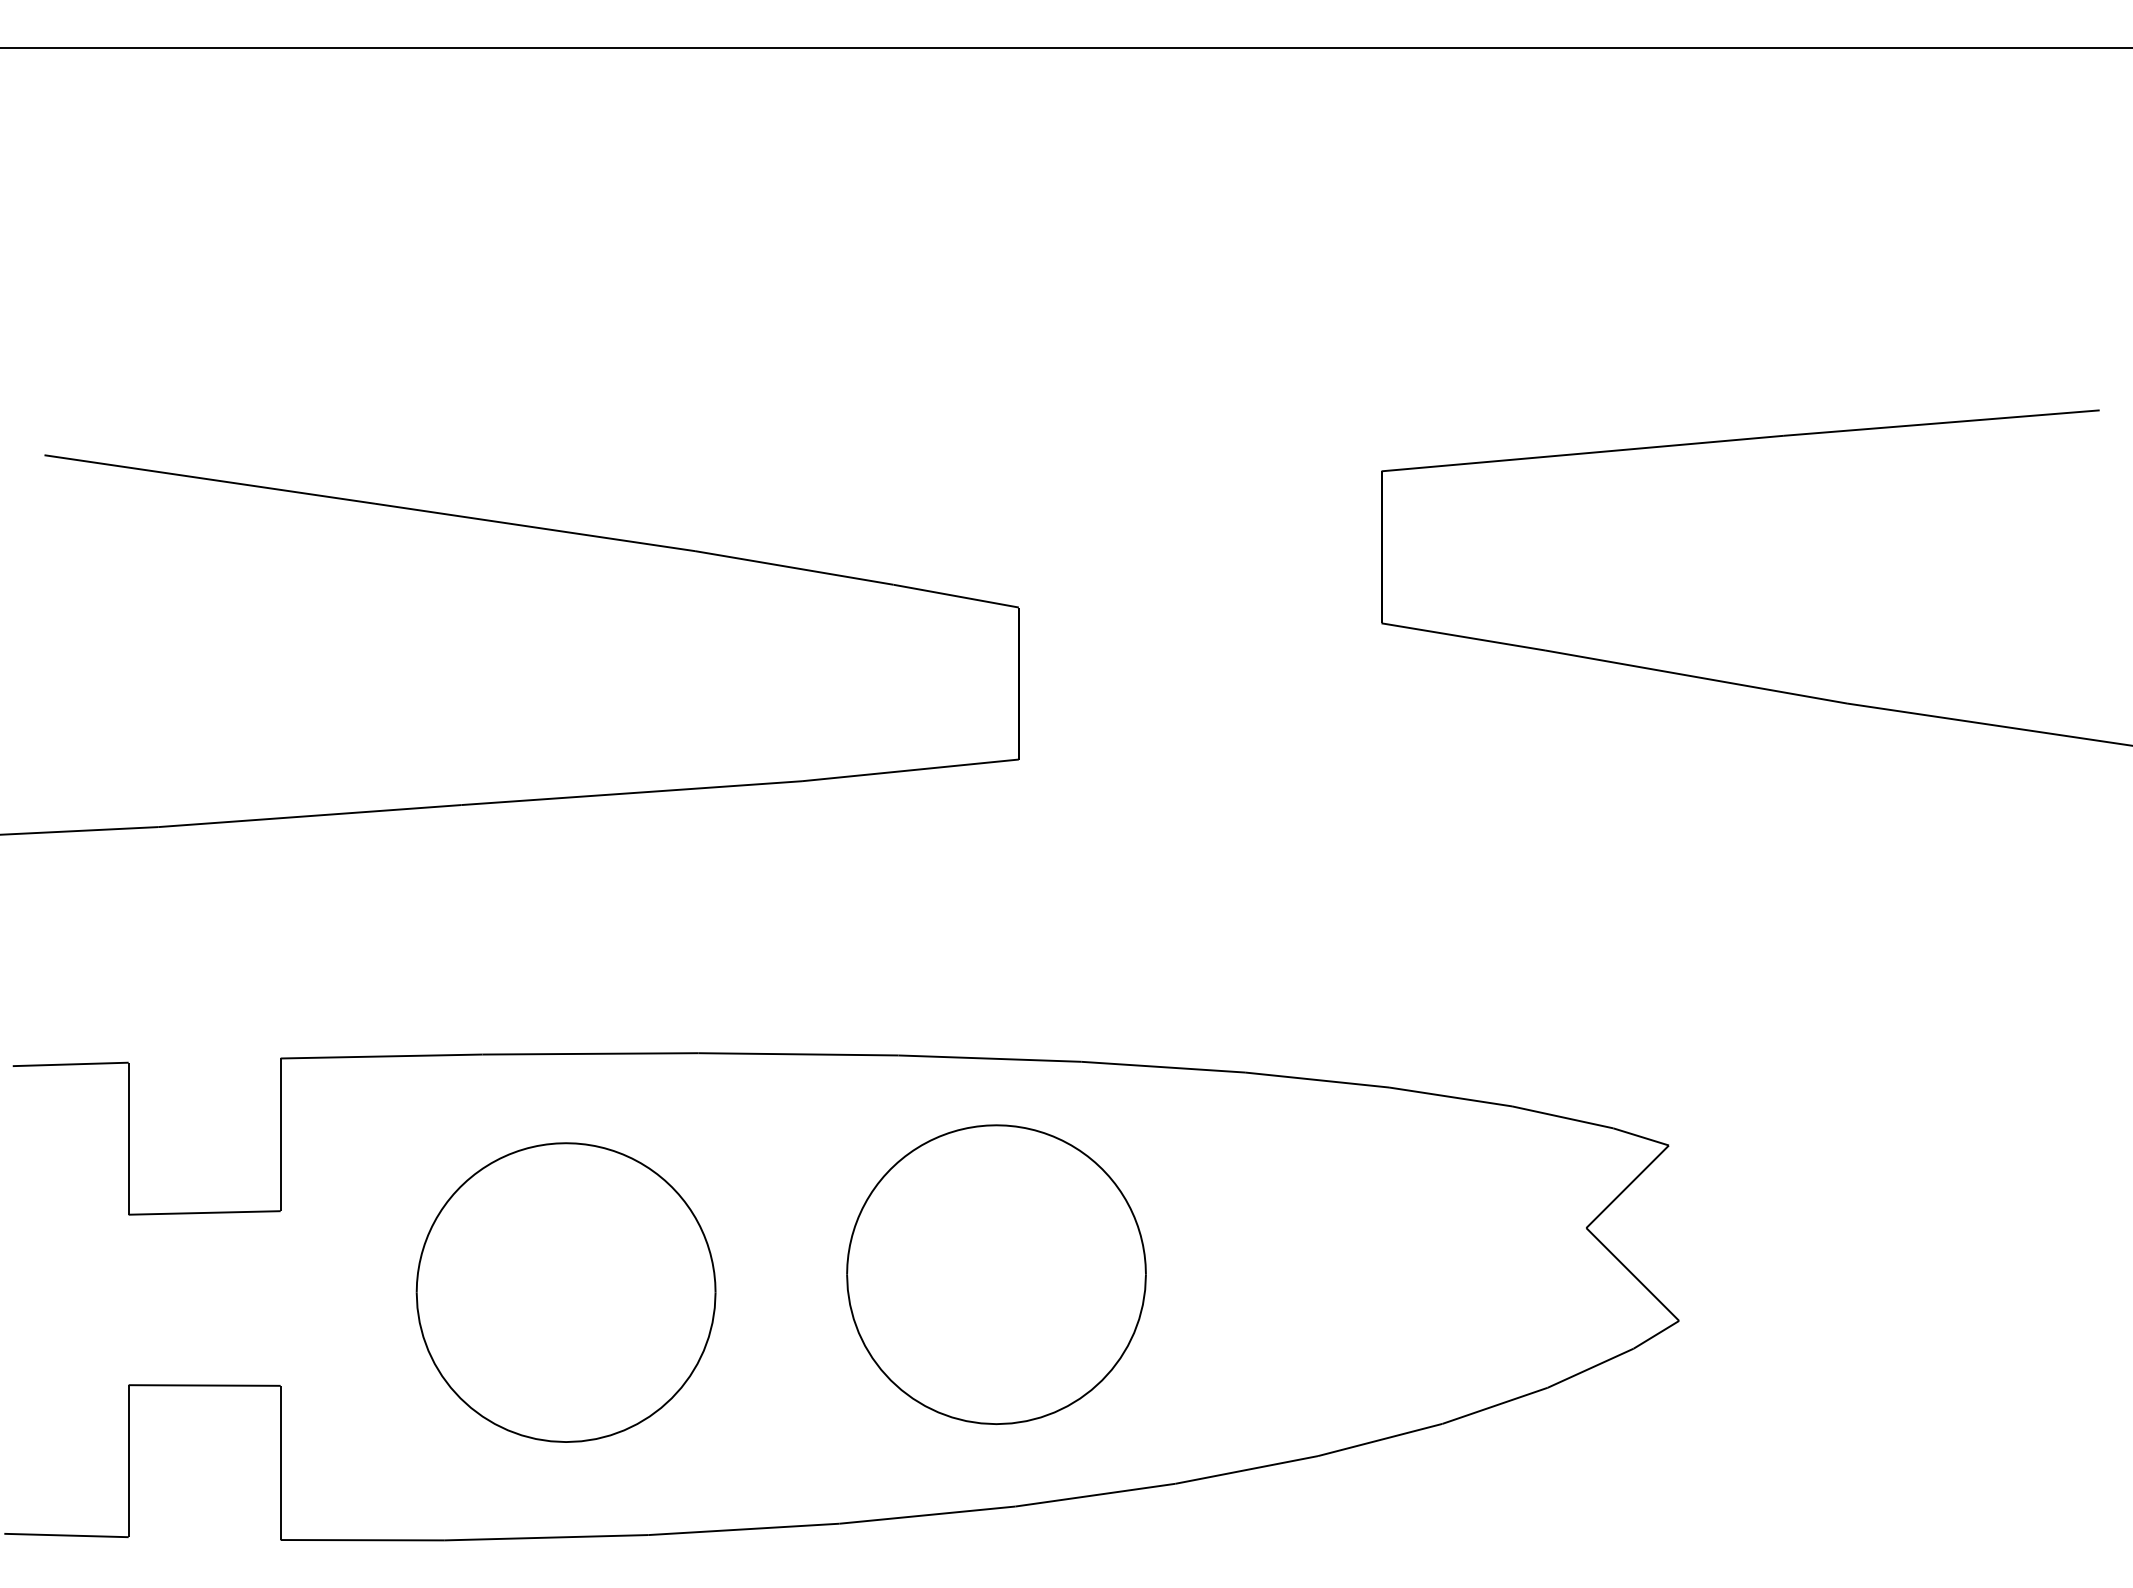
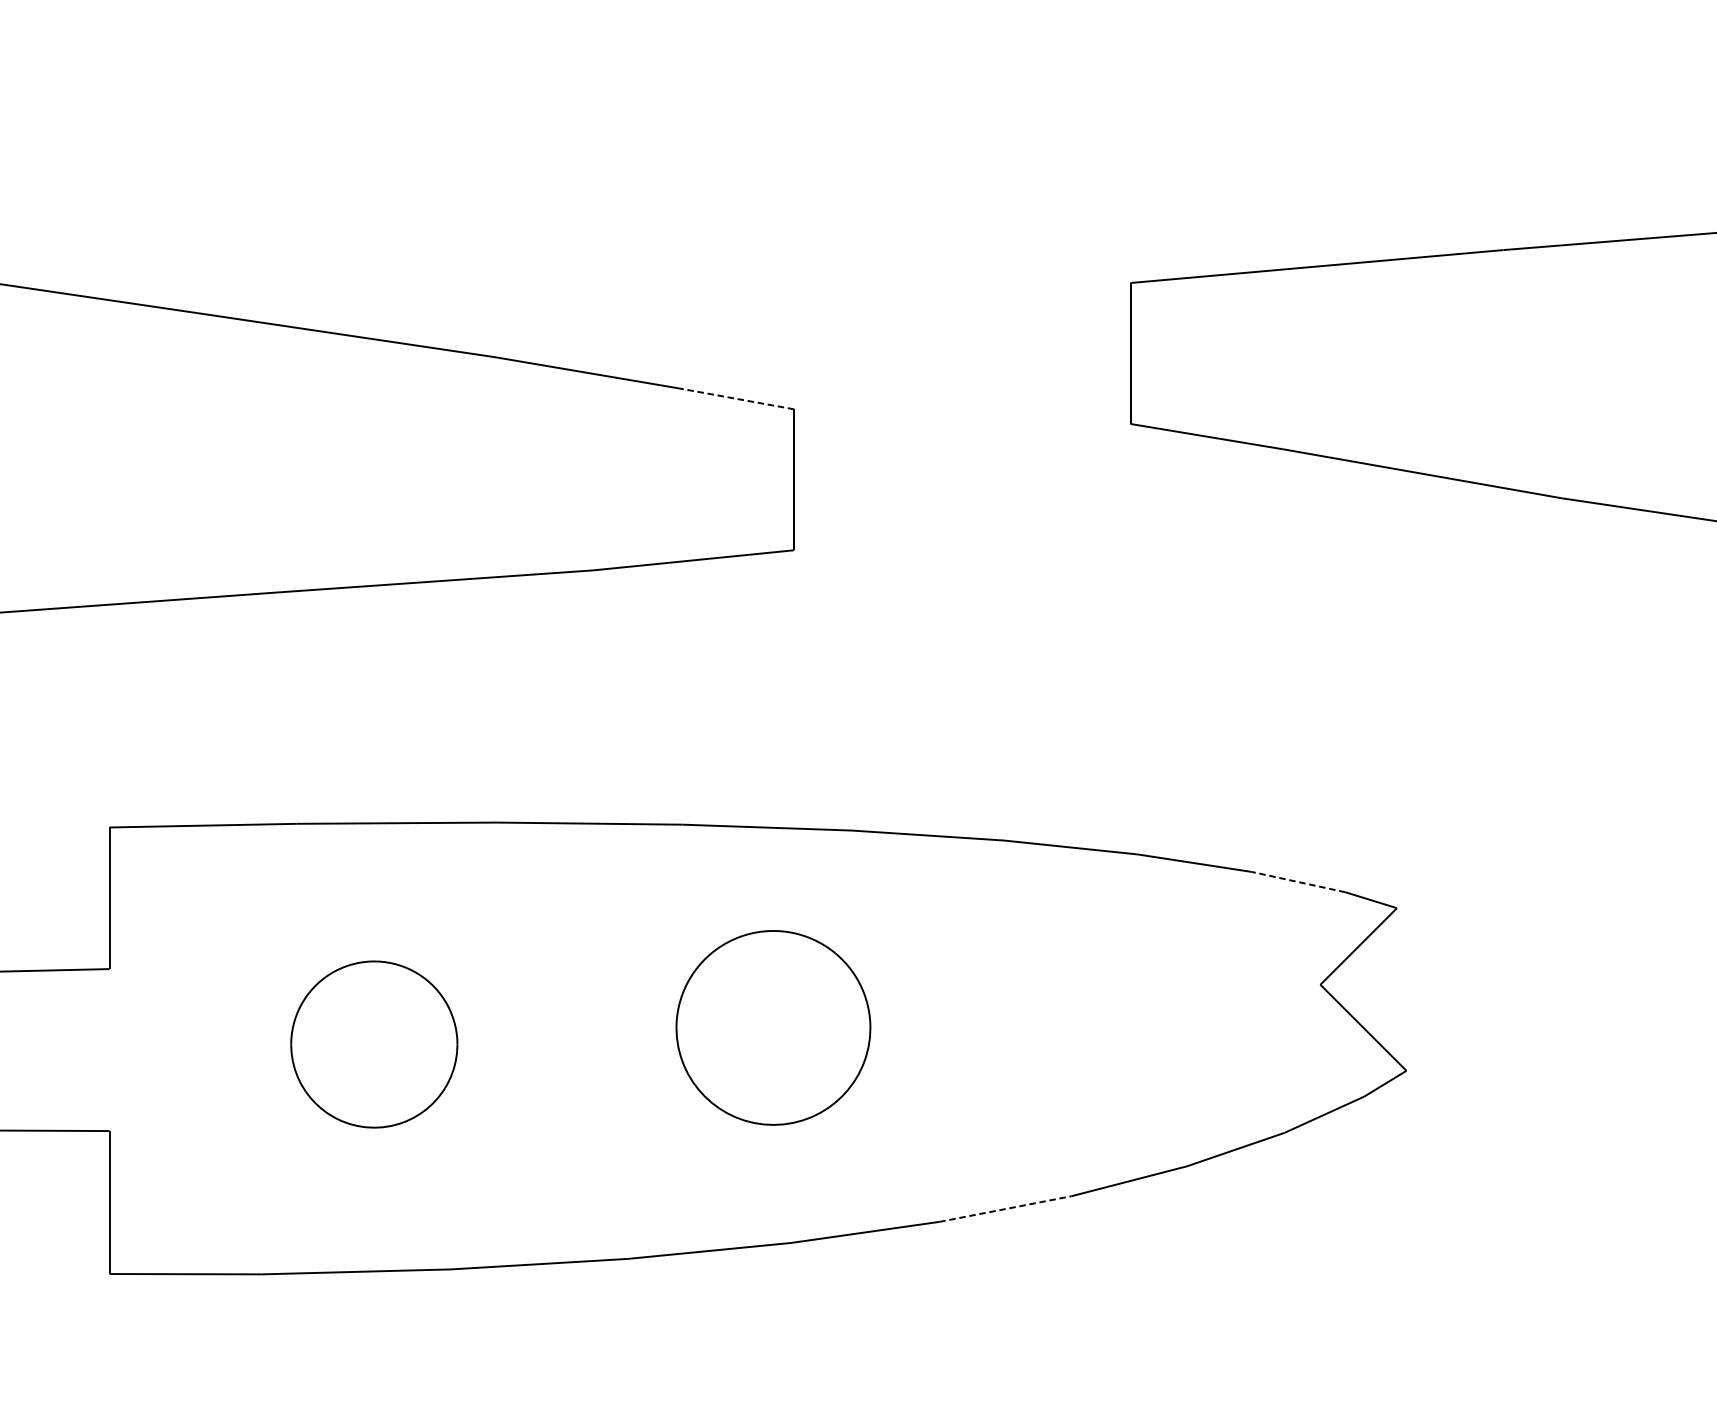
line: (956, 596) -> (736, 399), solid -> dashed
line: (1562, 1117) -> (1298, 882), solid -> dashed
part: (996, 1274) -> (773, 1027), size x0.7
part: (565, 1292) -> (373, 1044), size x0.6
line: (1246, 1469) -> (1005, 1208), solid -> dashed

